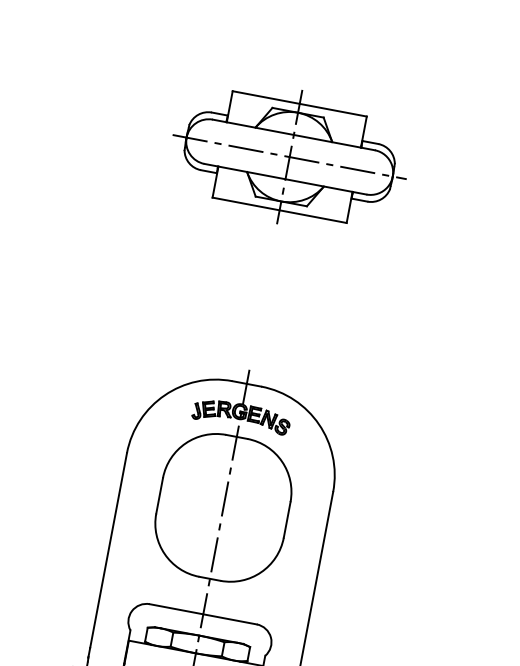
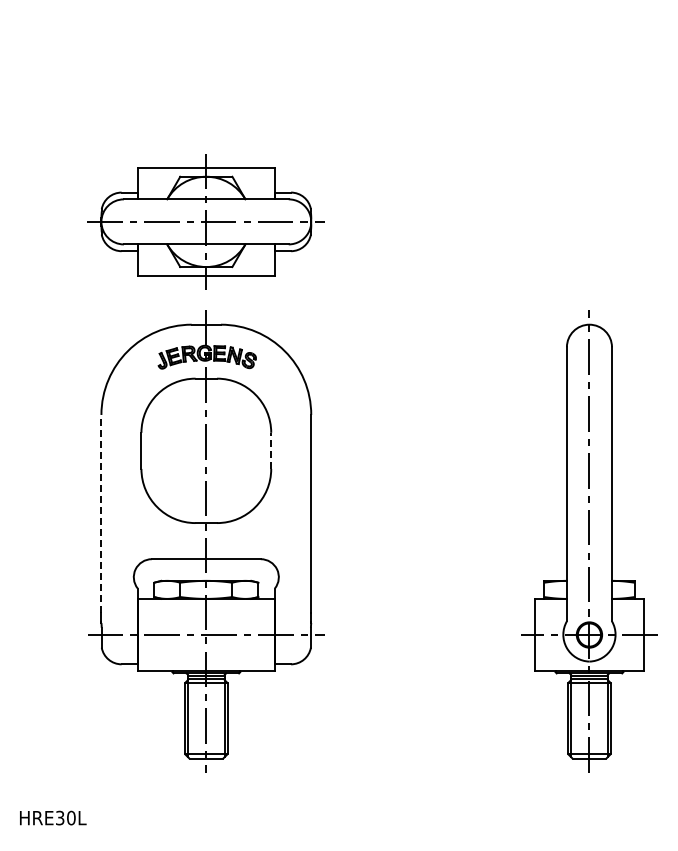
part: (288, 156) -> (205, 221), moved
line: (287, 519) -> (271, 450), solid -> dashed
line: (108, 549) -> (101, 513), solid -> dashed

